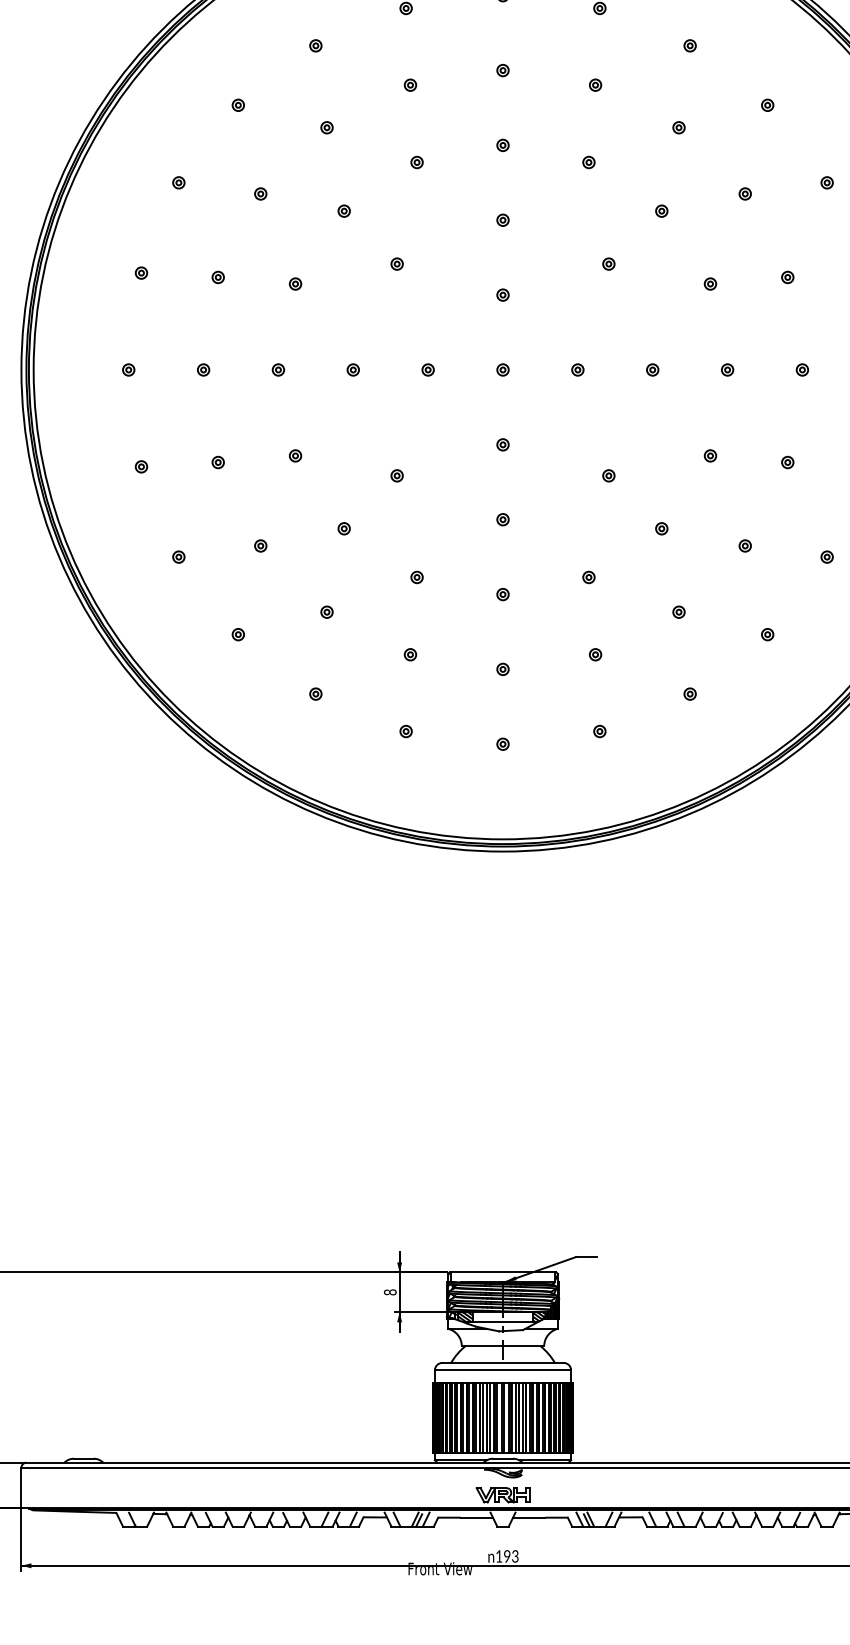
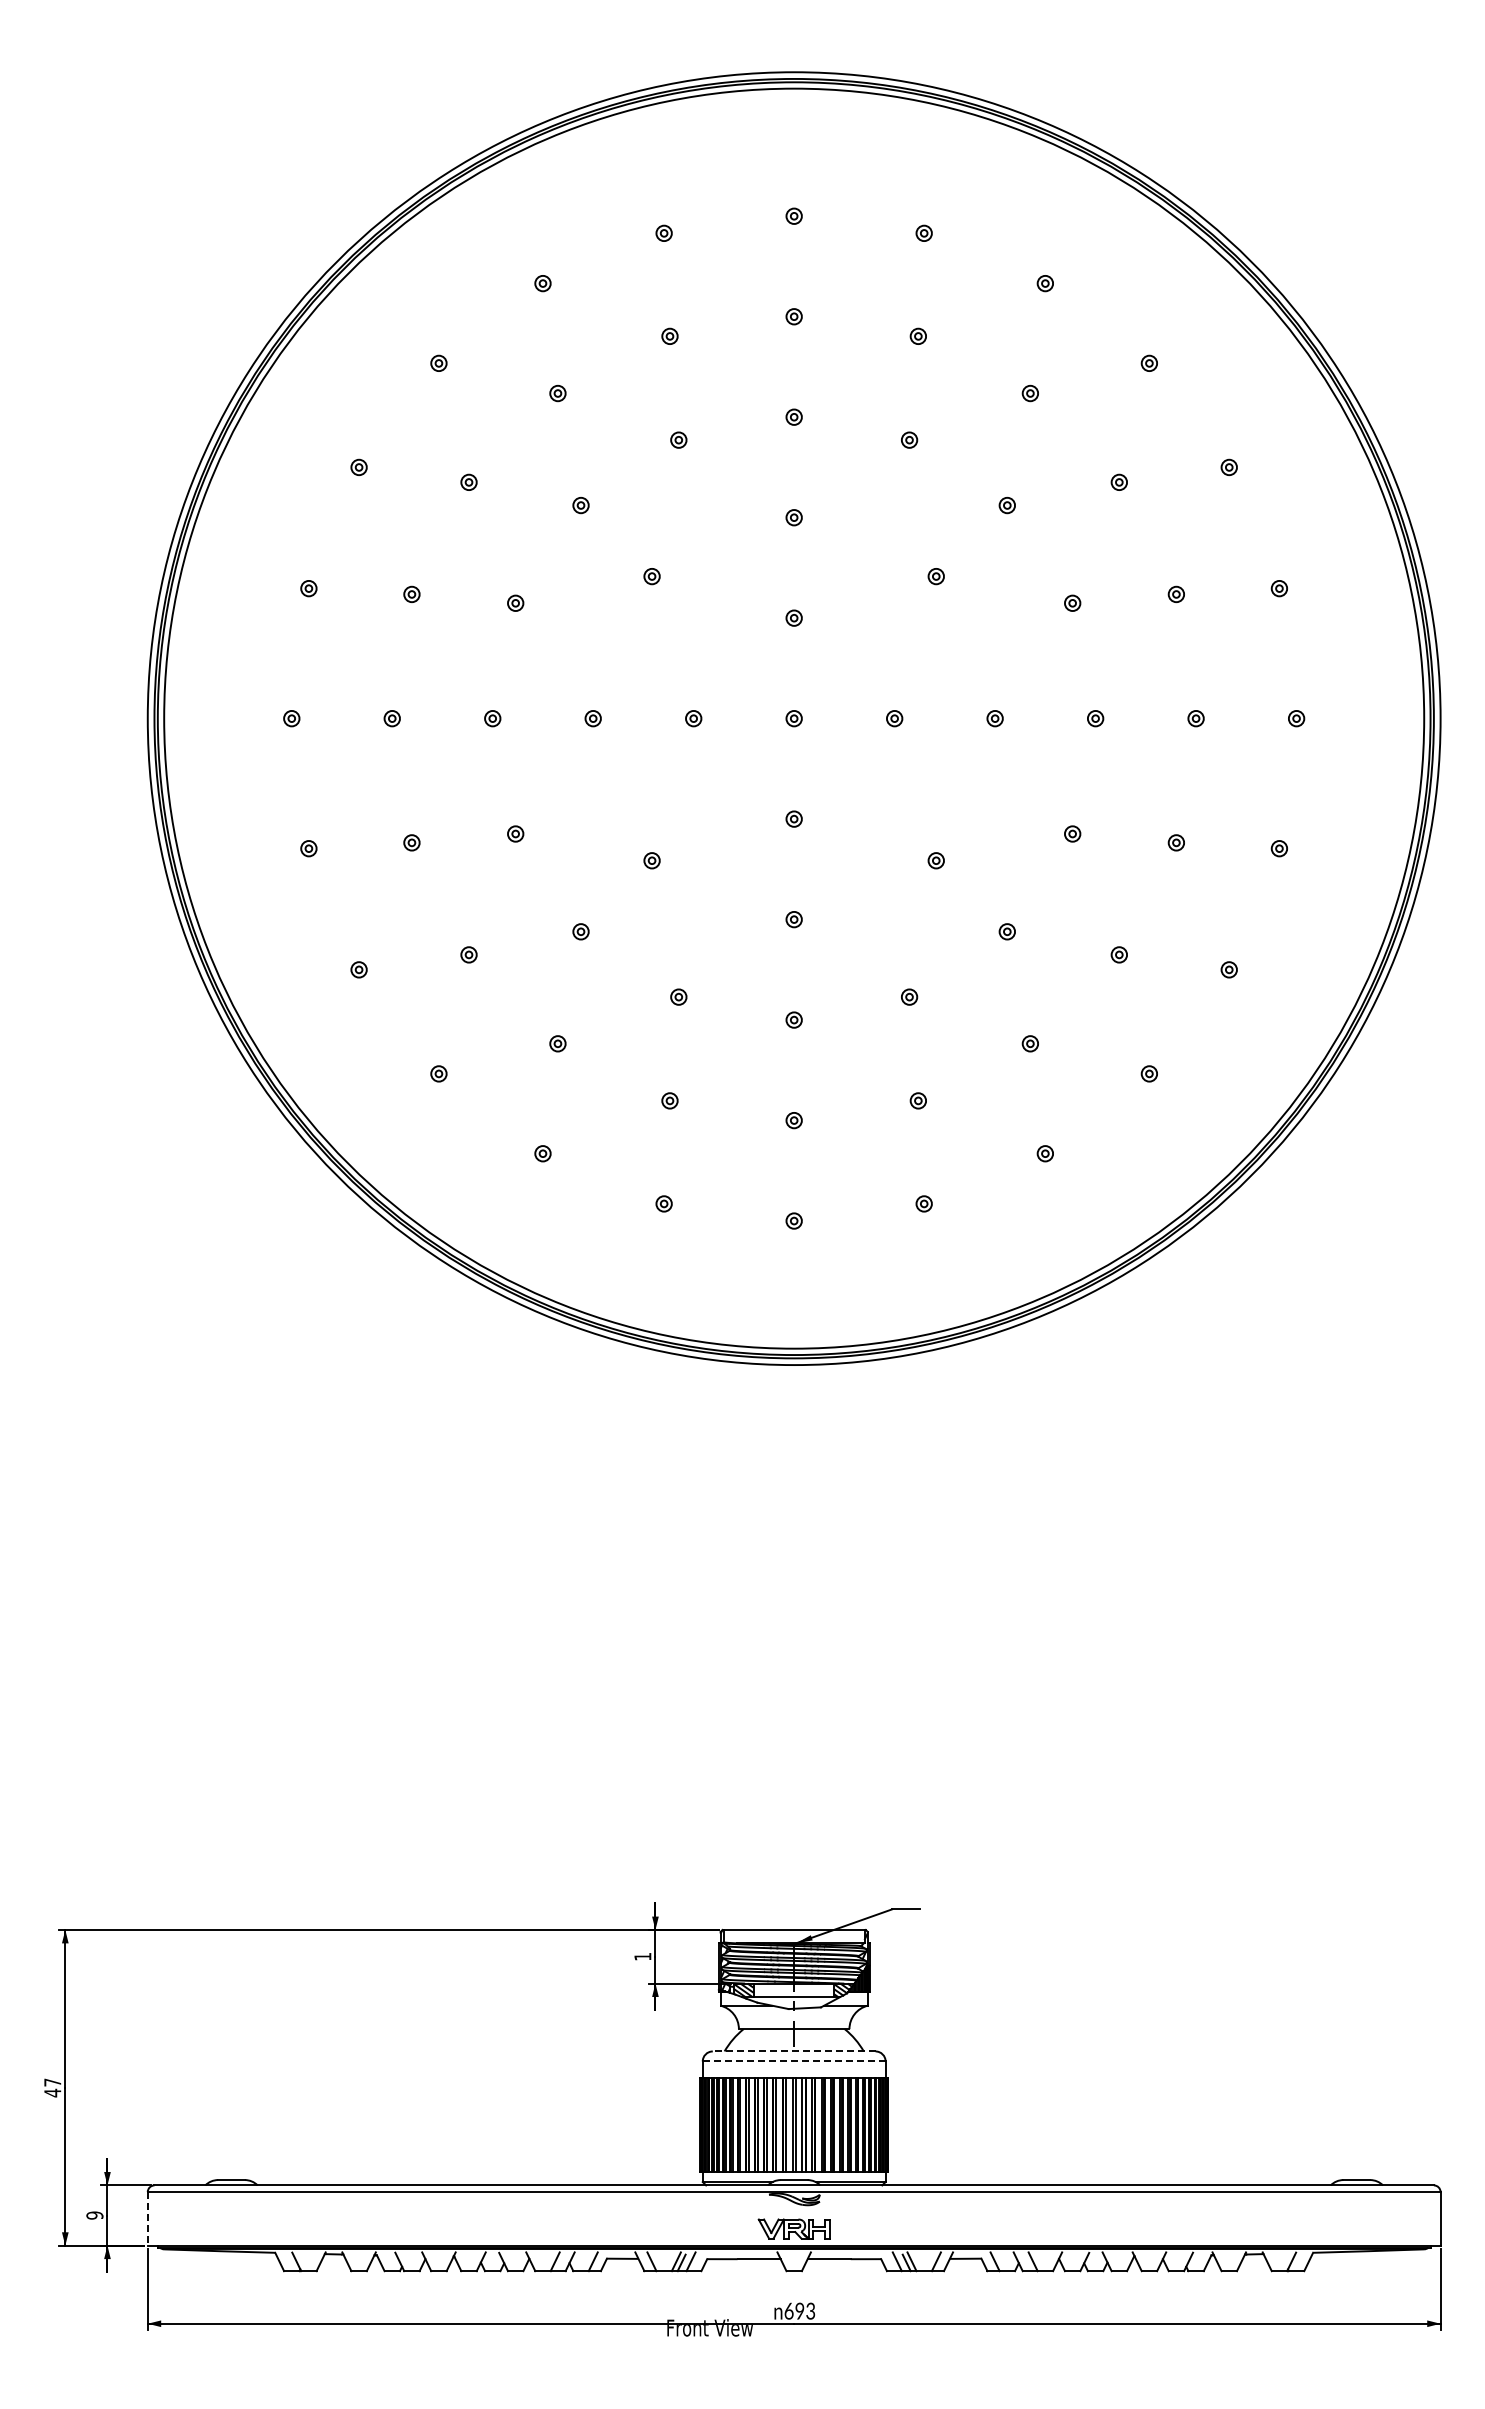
text: (390, 1292) -> (642, 1956), 8 -> 1
line: (502, 1362) -> (793, 2051), solid -> dashed
line: (502, 1370) -> (793, 2061), solid -> dashed
line: (21, 1487) -> (147, 2218), solid -> dashed
text: (498, 1555) -> (788, 2310), 193 -> 693

